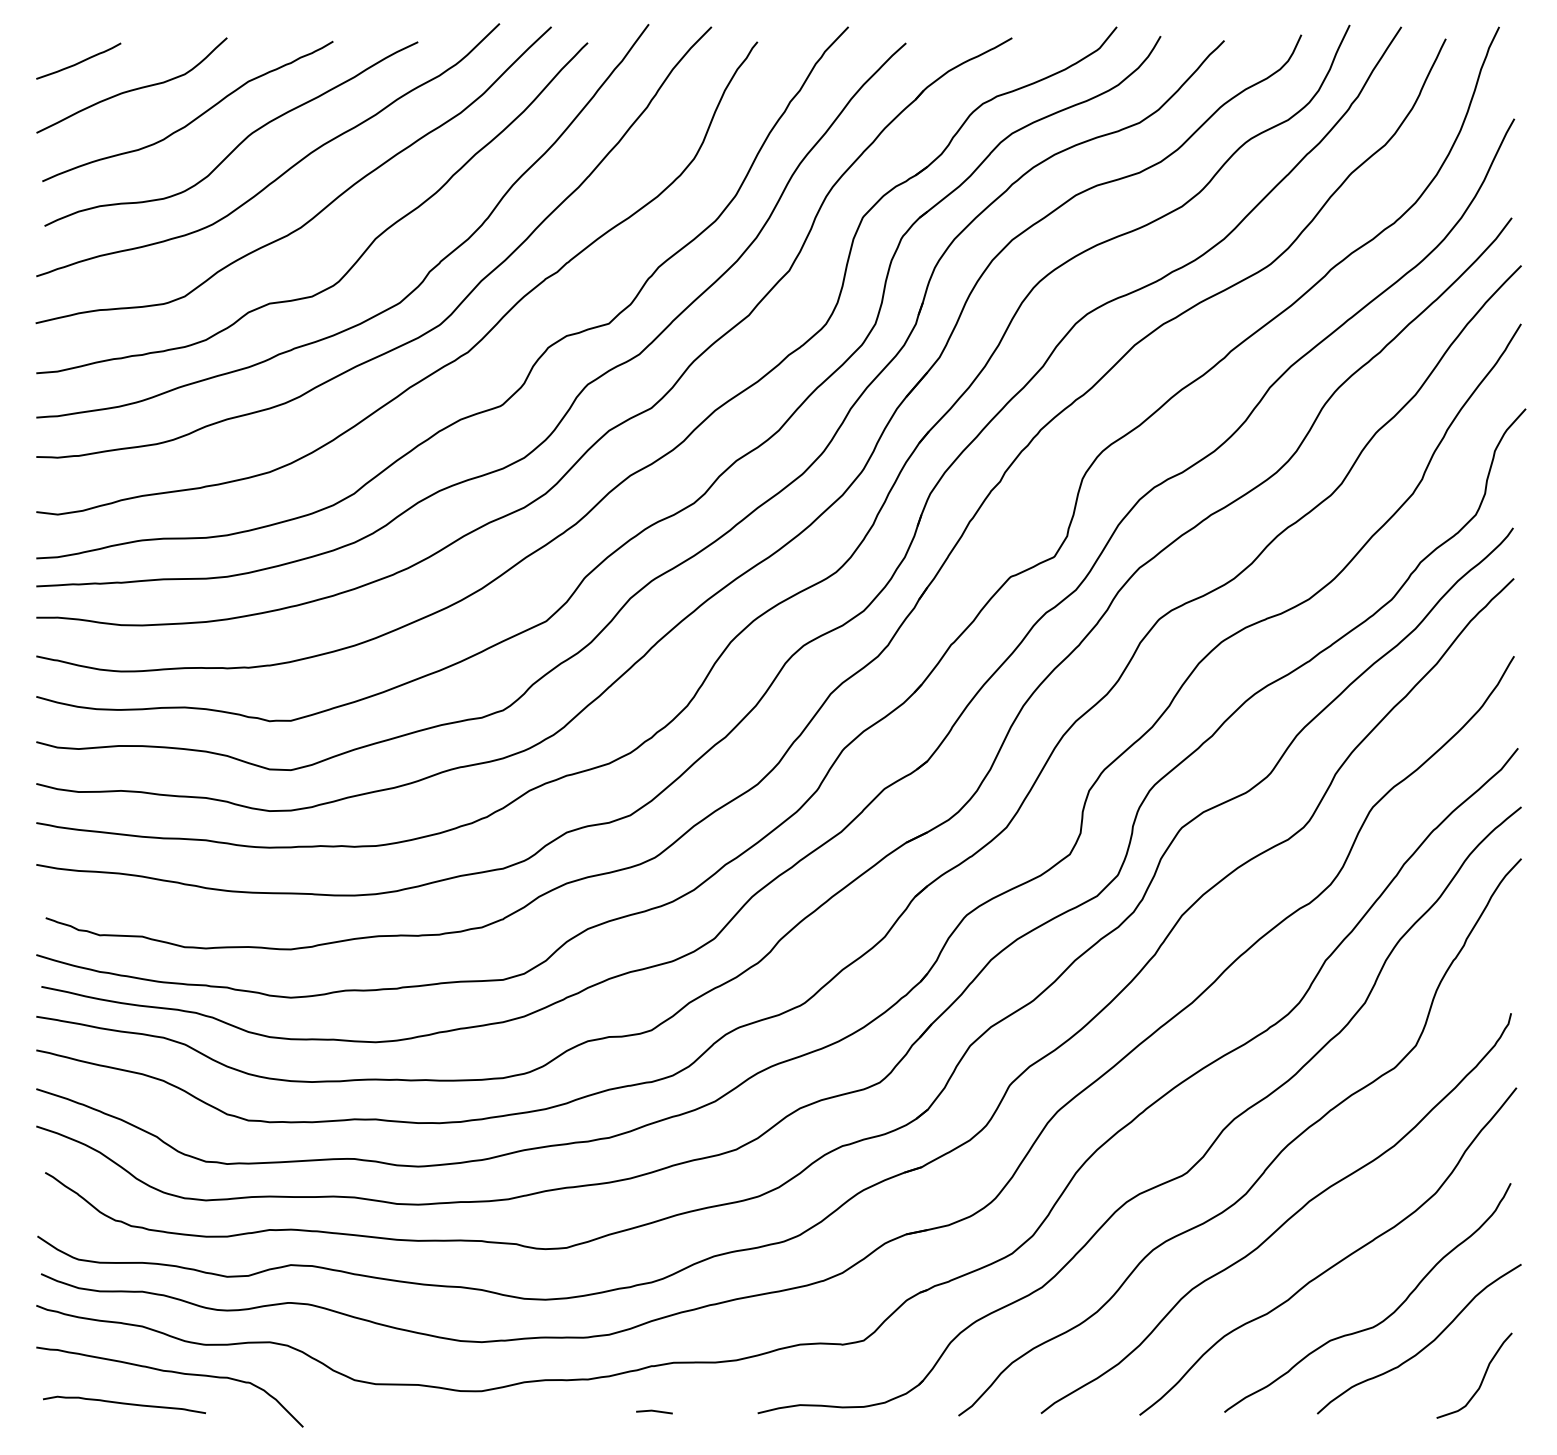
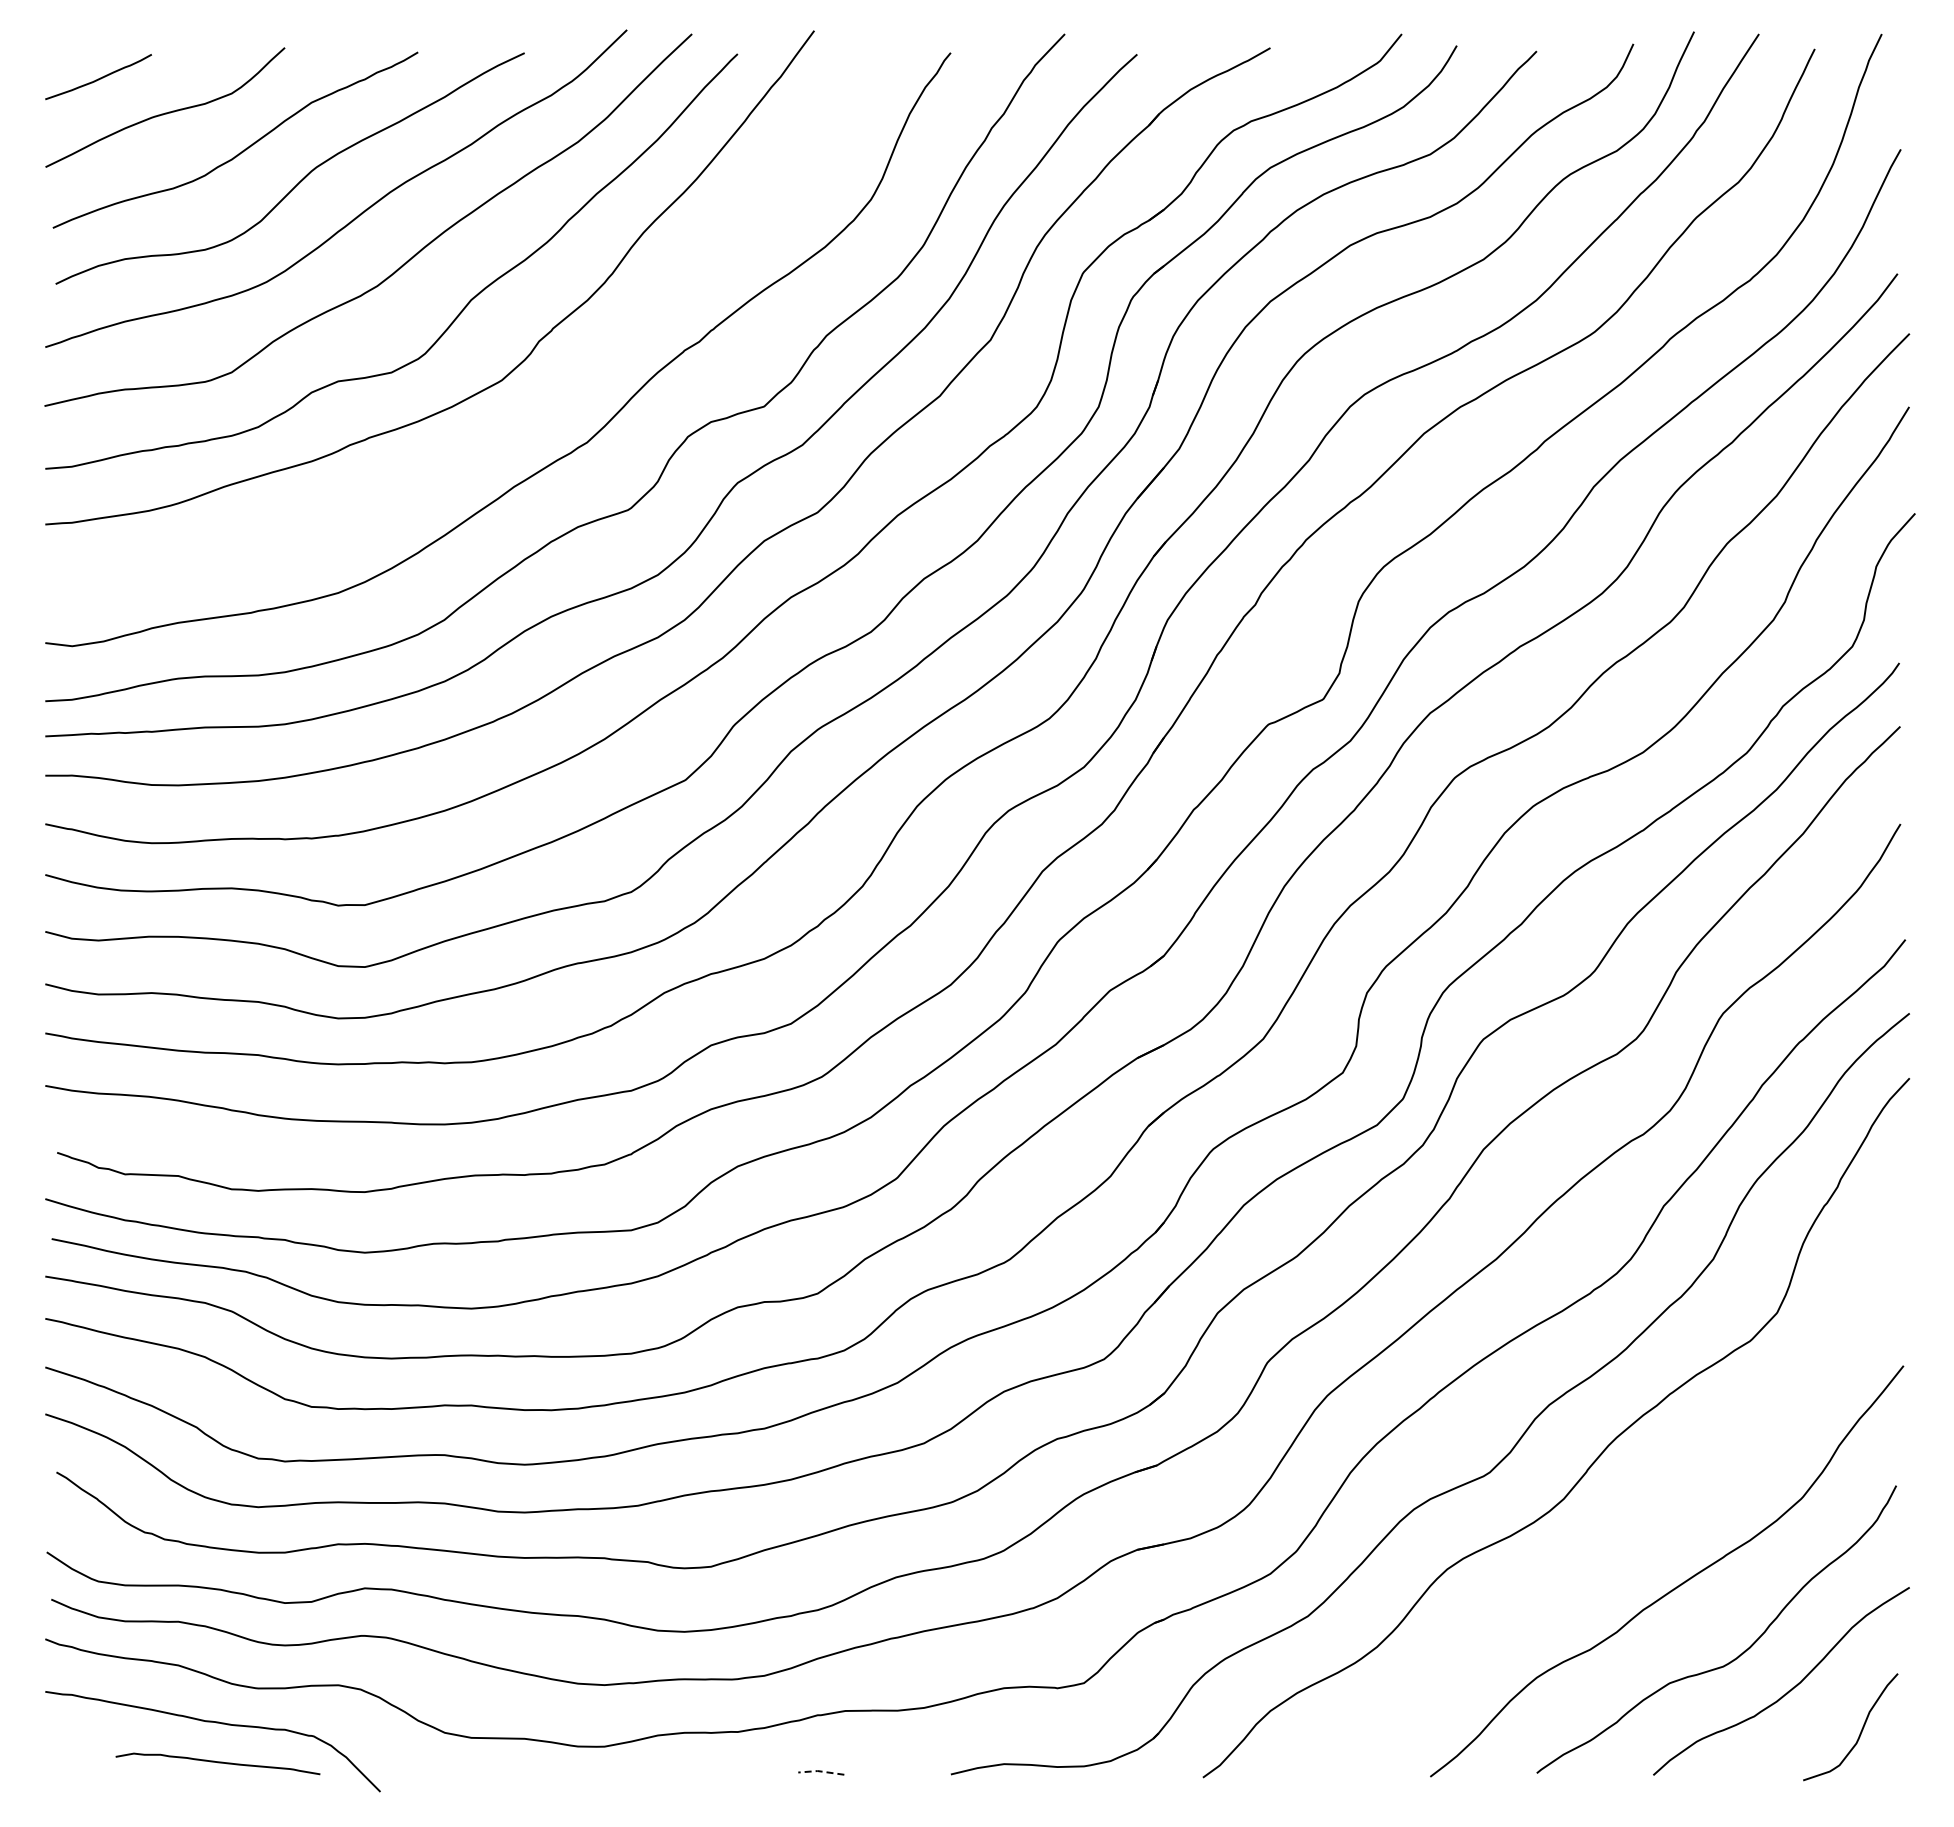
curve: (426, 331) -> (535, 416), removed
curve: (1282, 1223) -> (1609, 1536), removed
curve: (124, 1404) -> (217, 1763), moved
line: (653, 1410) -> (820, 1771), solid -> dashed

